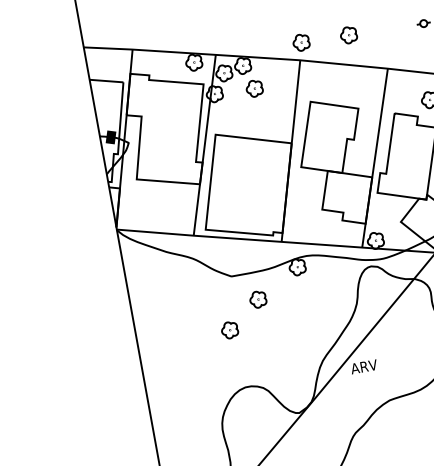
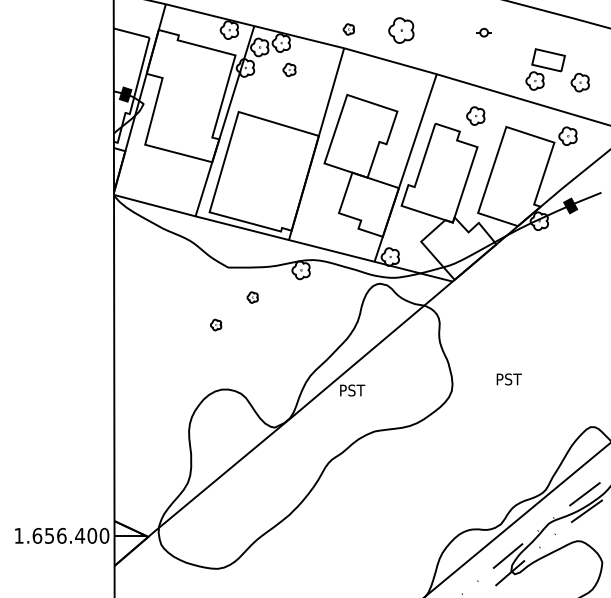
part: (348, 35) -> (400, 30), size x1.4
part: (301, 42) -> (348, 29), size x0.6
part: (254, 88) -> (289, 69), size x0.7
part: (258, 299) -> (252, 297), size x0.6
part: (229, 329) -> (215, 324), size x0.6
text: (364, 366) -> (353, 390), ARV -> PST

